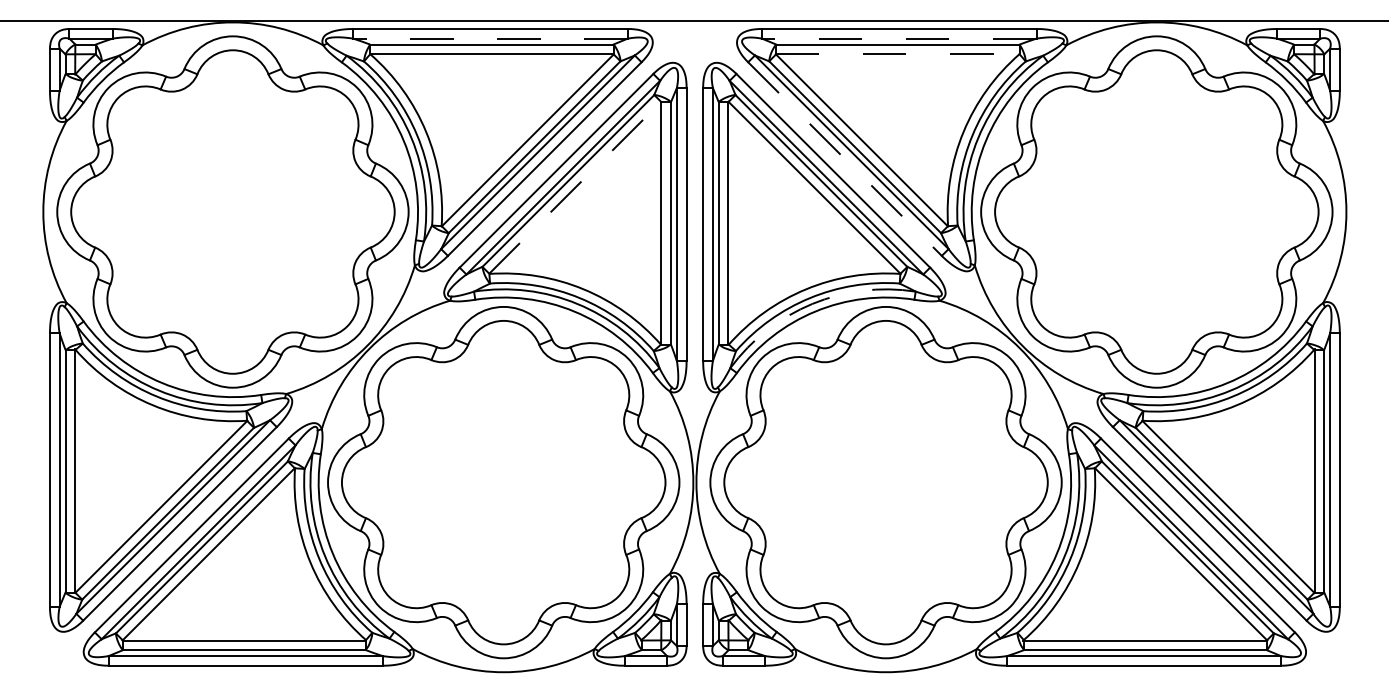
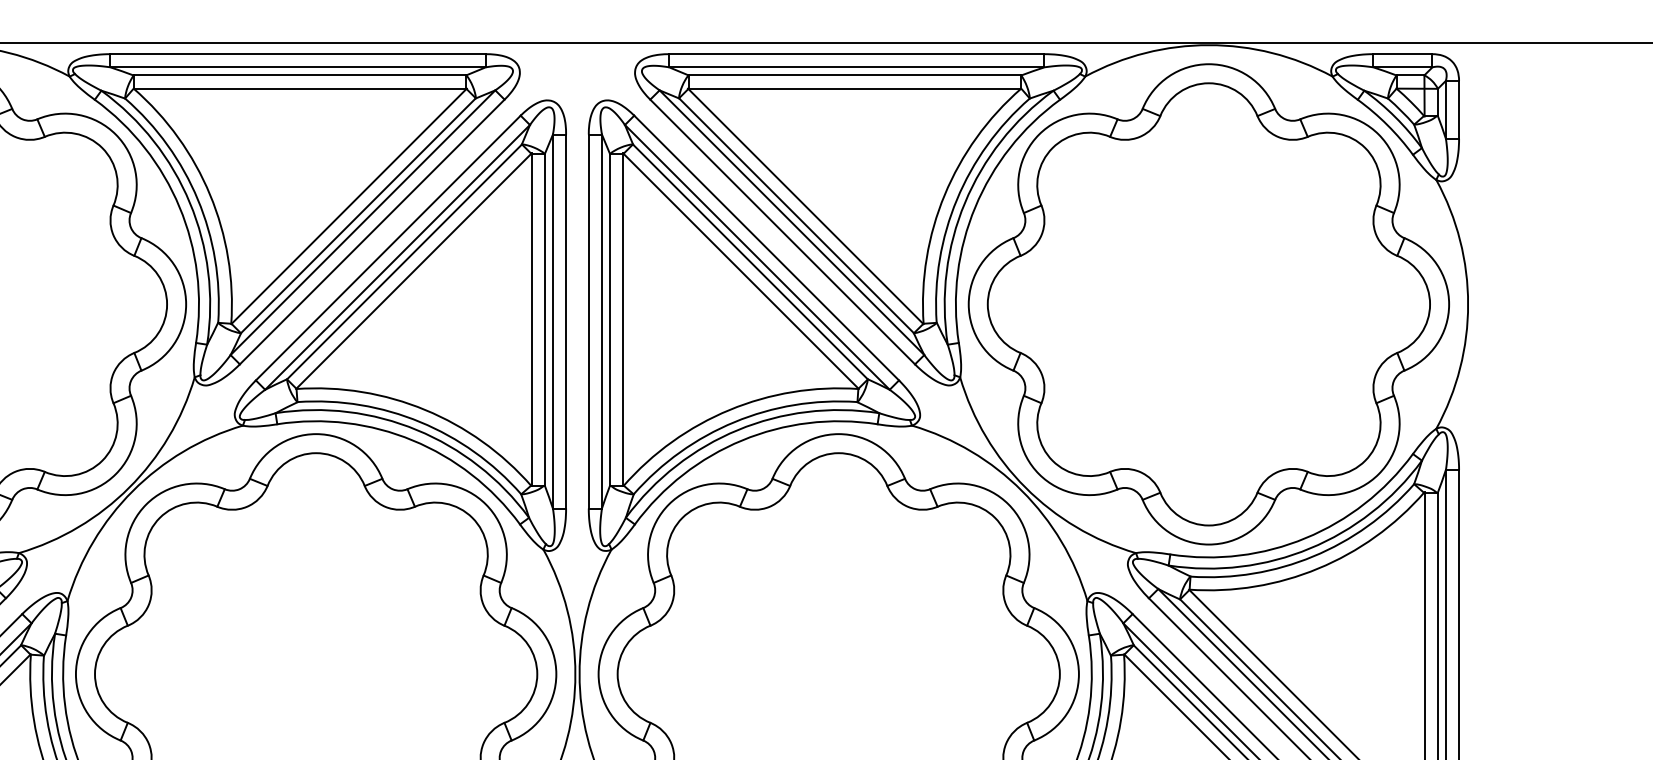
line: (490, 38) -> (298, 67), dashed -> solid
line: (898, 38) -> (855, 67), dashed -> solid
line: (897, 54) -> (854, 89), dashed -> solid
line: (845, 159) -> (783, 232), dashed -> solid
line: (575, 187) -> (414, 270), dashed -> solid
arc: (812, 303) -> (738, 429), dashed -> solid

